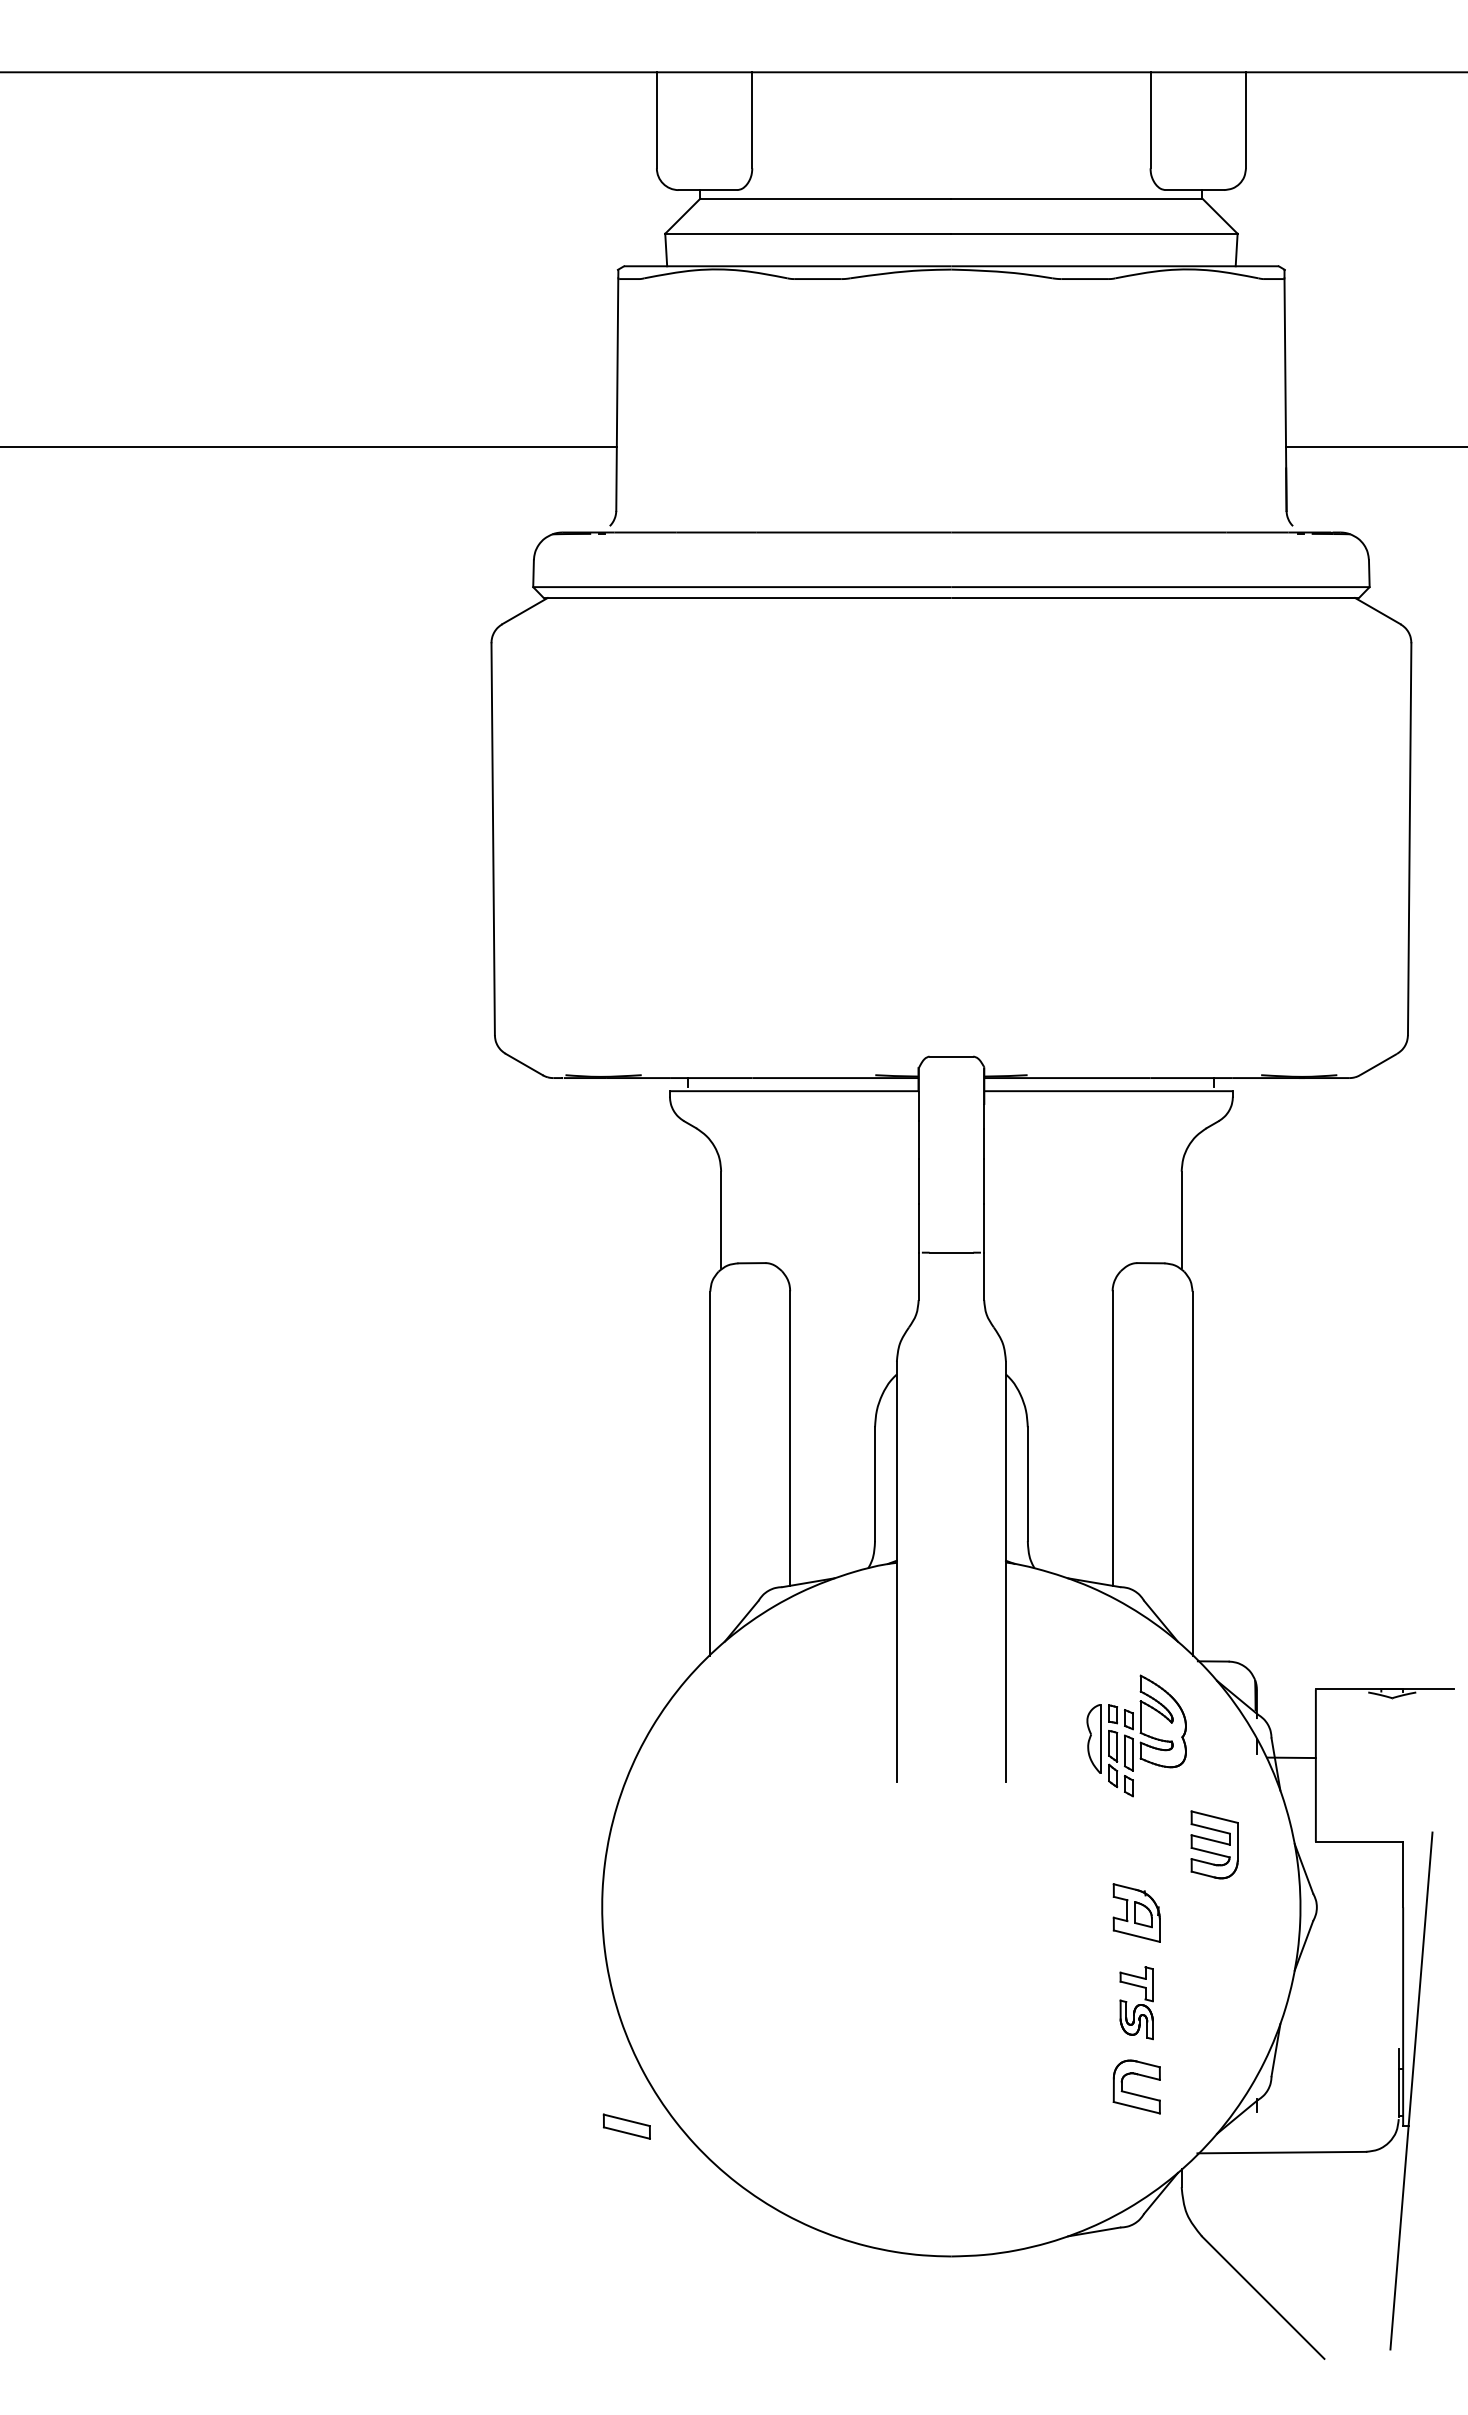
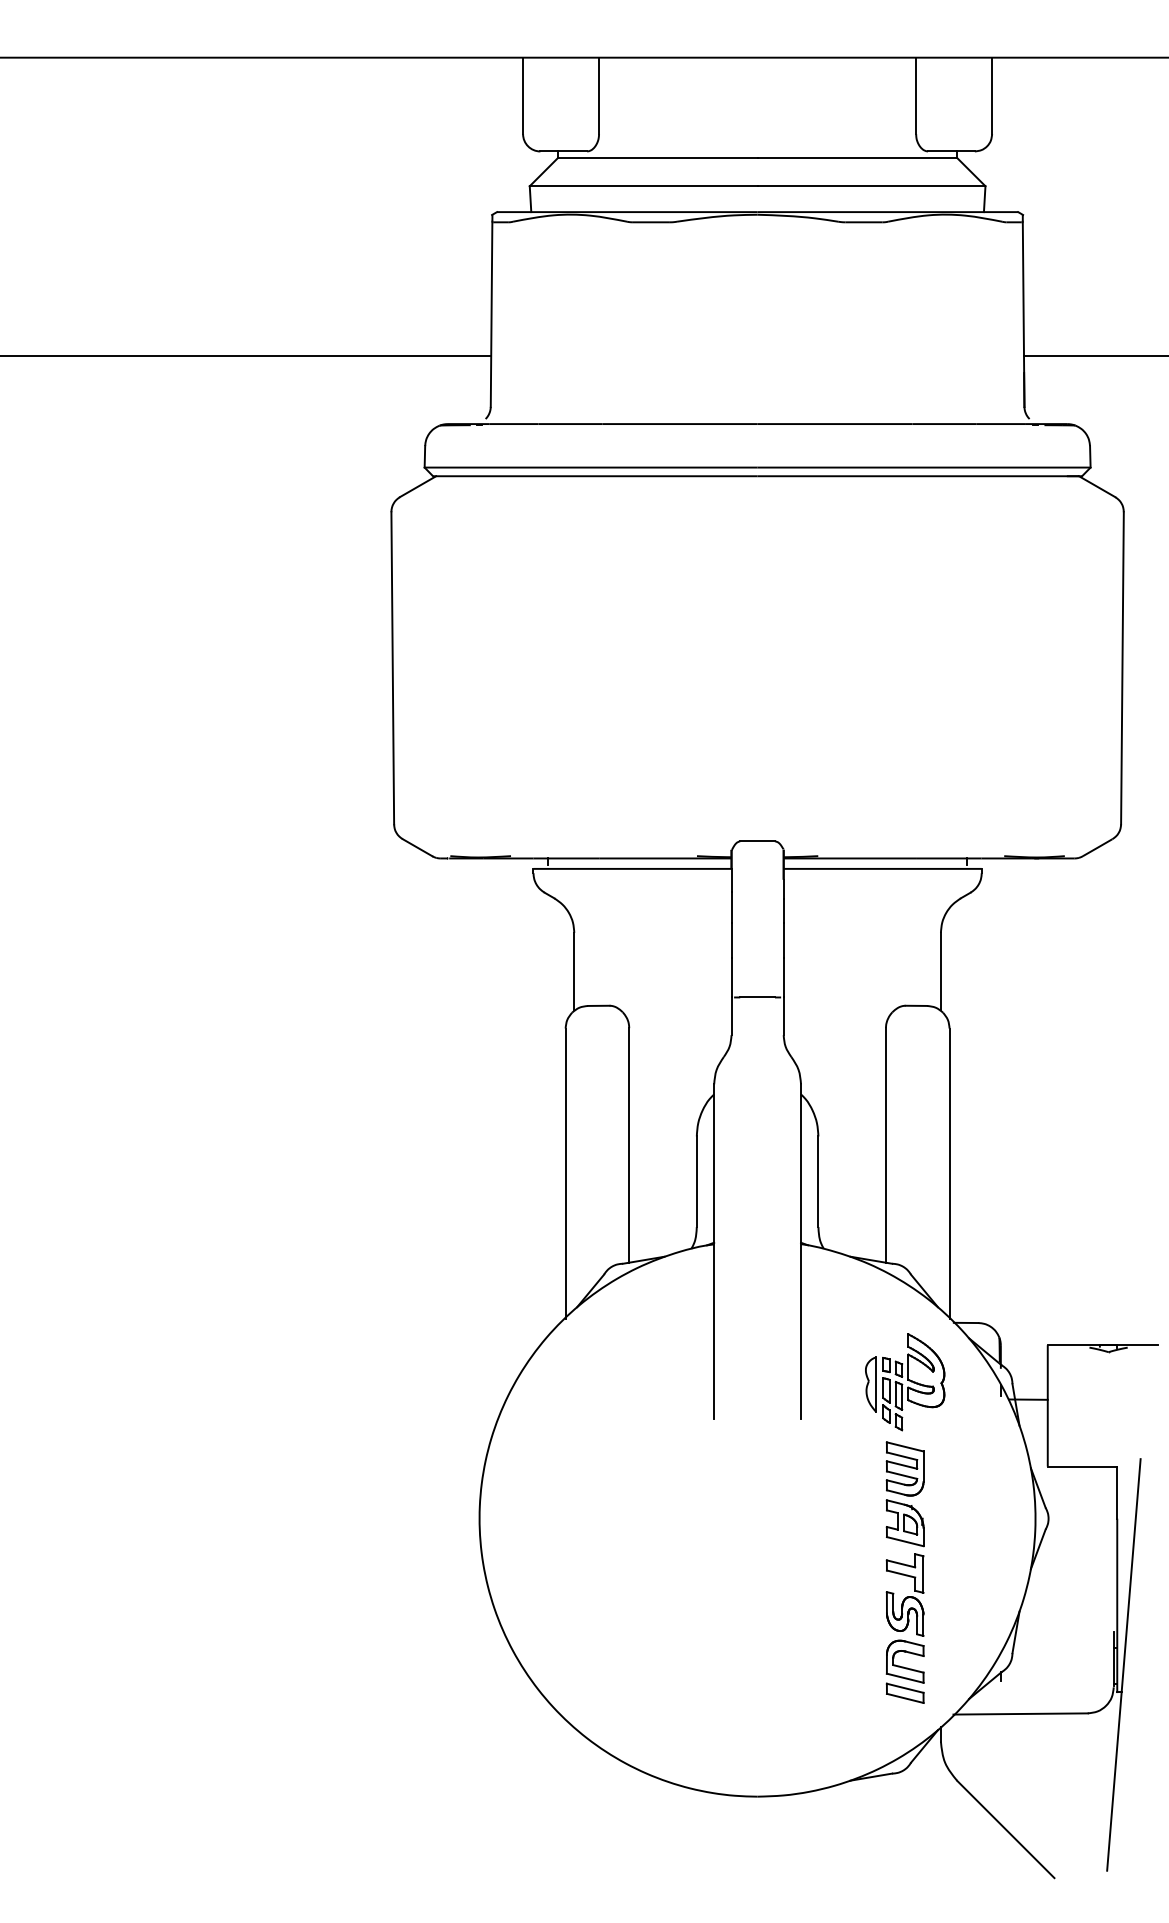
part: (1213, 1844) -> (904, 1468), moved
part: (1135, 2002) -> (904, 1594), size x1.43
part: (625, 2125) -> (904, 1692), moved

